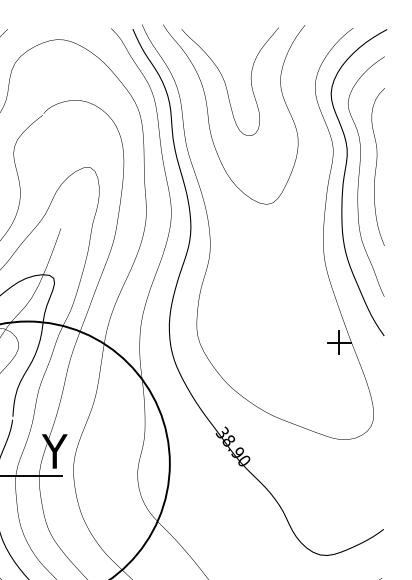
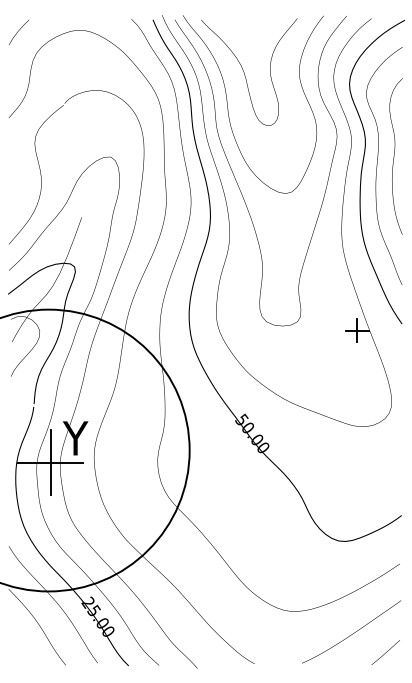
curve: (218, 193) -> (237, 182), added
text: (230, 442) -> (249, 429), 38.90 -> 50.00
line: (29, 475) -> (50, 462), added

